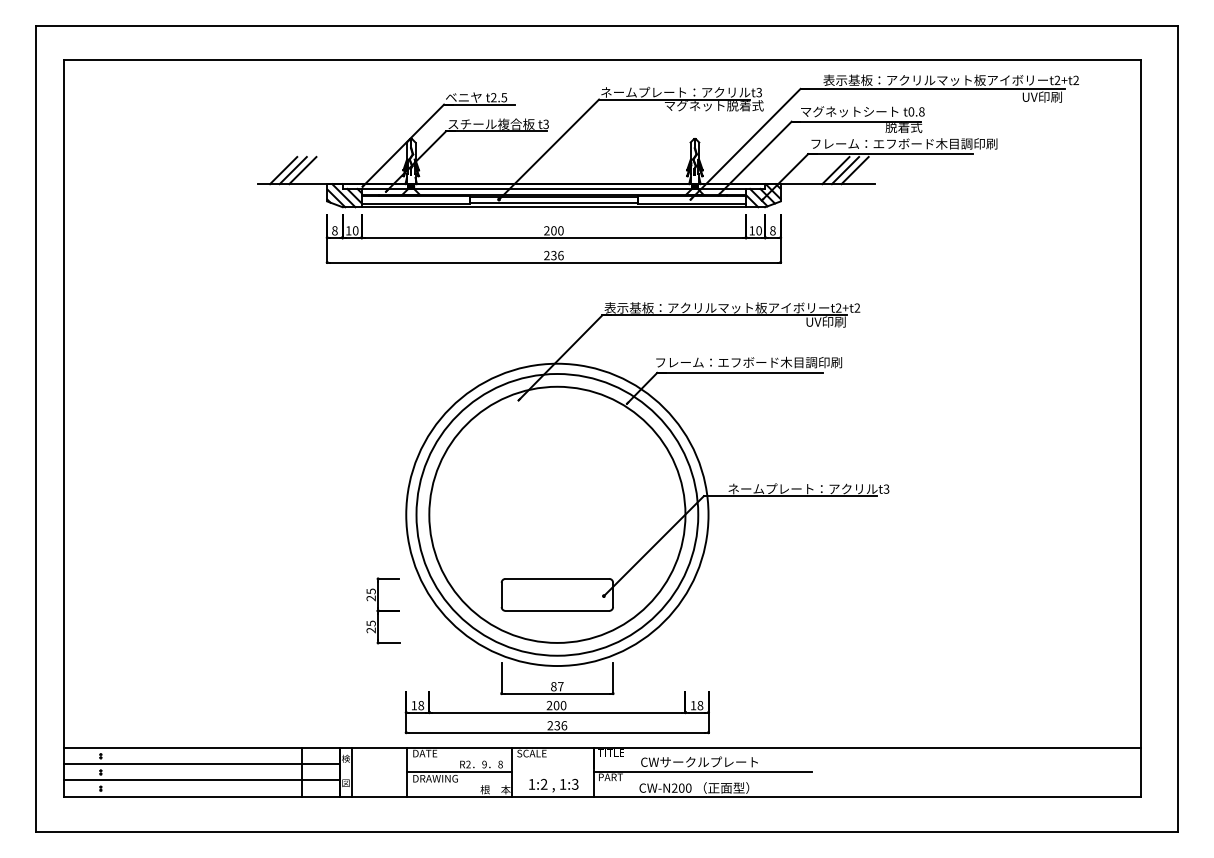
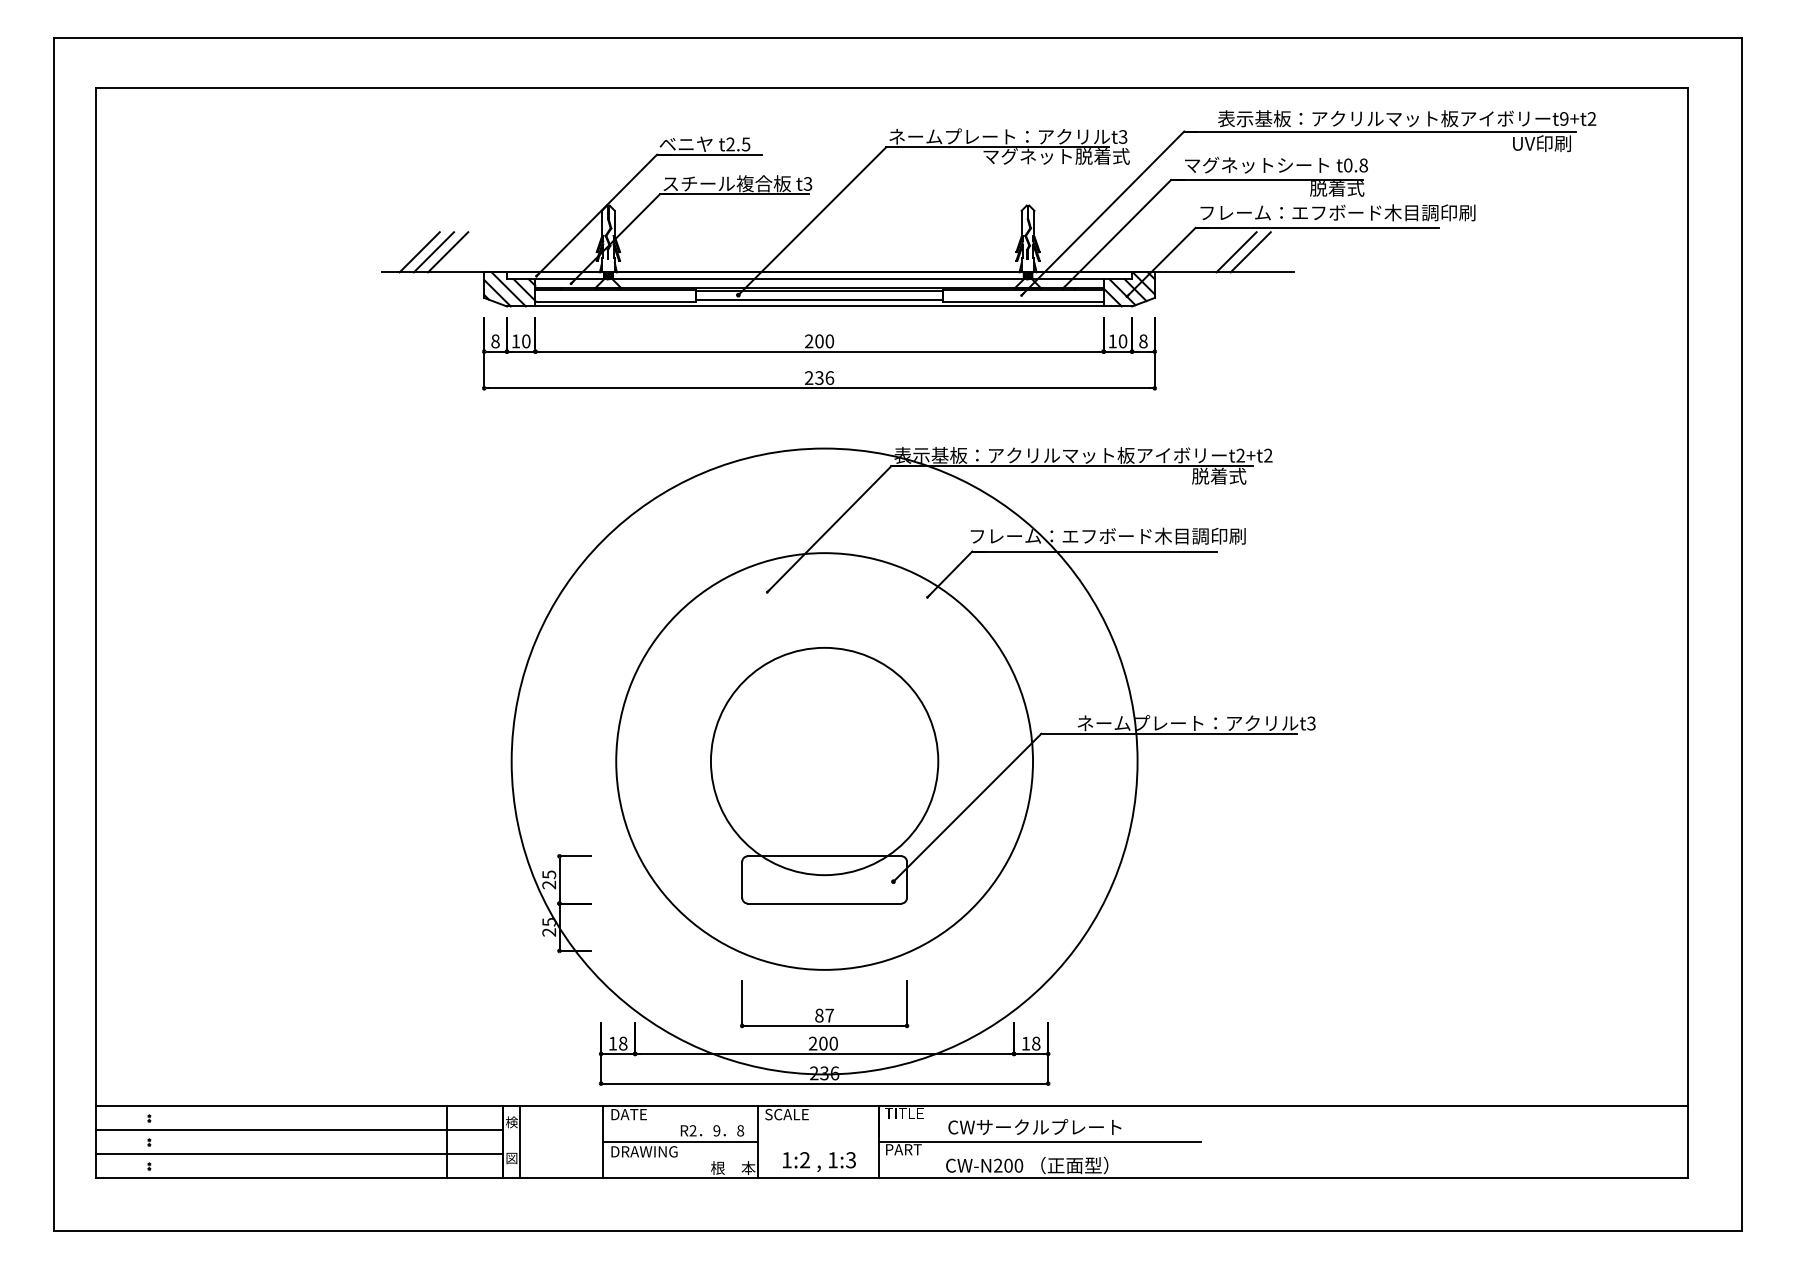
text: (1057, 80) -> (1564, 119), t2+t2 -> t9+t2
line: (854, 170) -> (1264, 252), removed
text: (825, 321) -> (1221, 475), UV印刷 -> 脱着式
circle: (557, 514) -> (824, 760), size x0.6
circle: (557, 514) -> (824, 760), size x1.4

